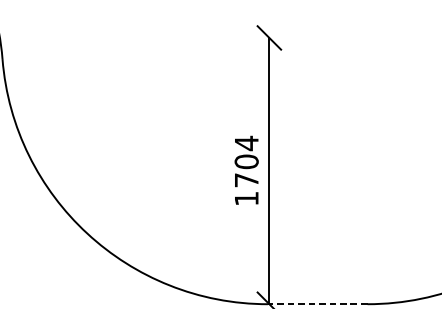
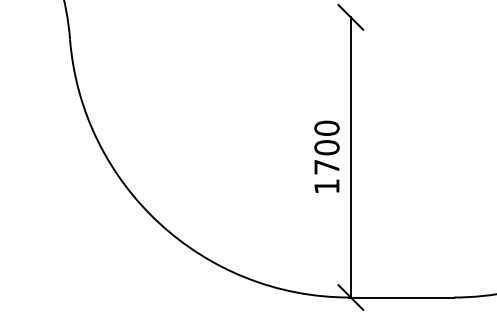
text: (246, 143) -> (326, 128), 1704 -> 1700
line: (317, 304) -> (401, 297), dashed -> solid

